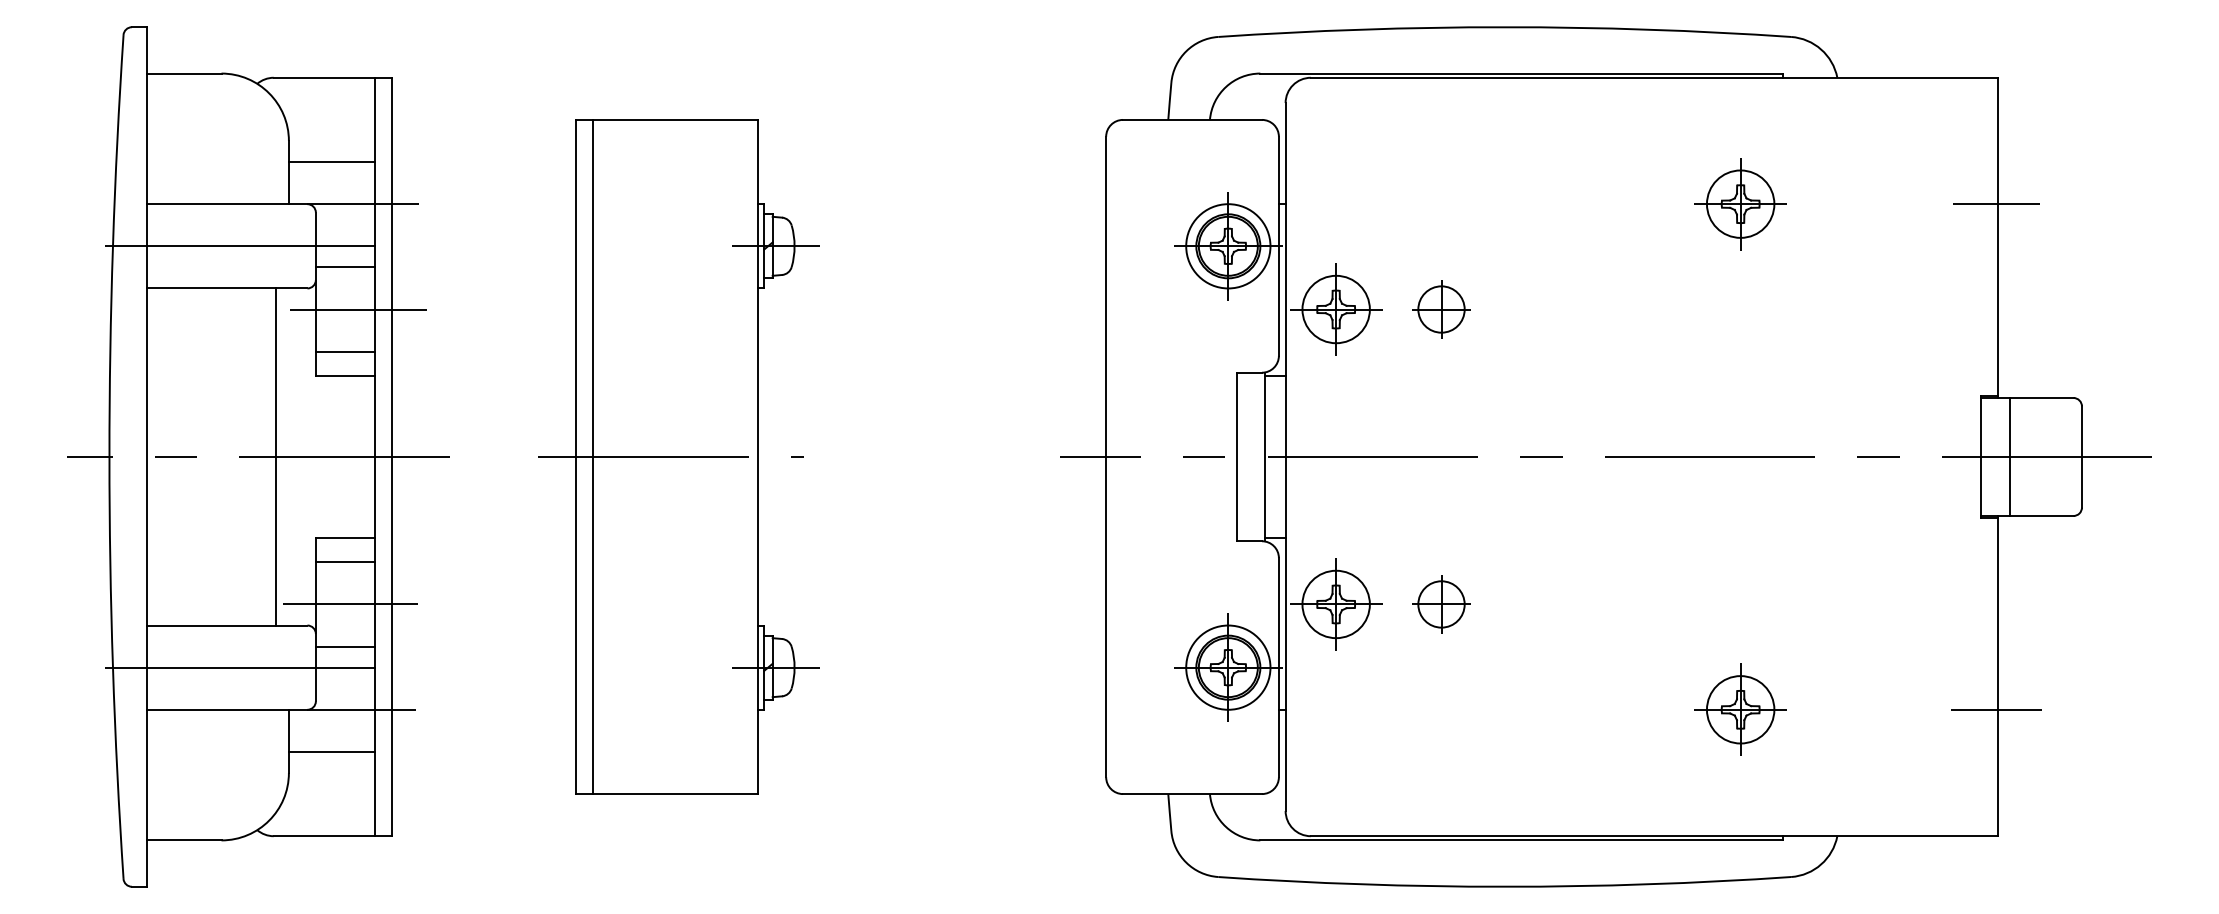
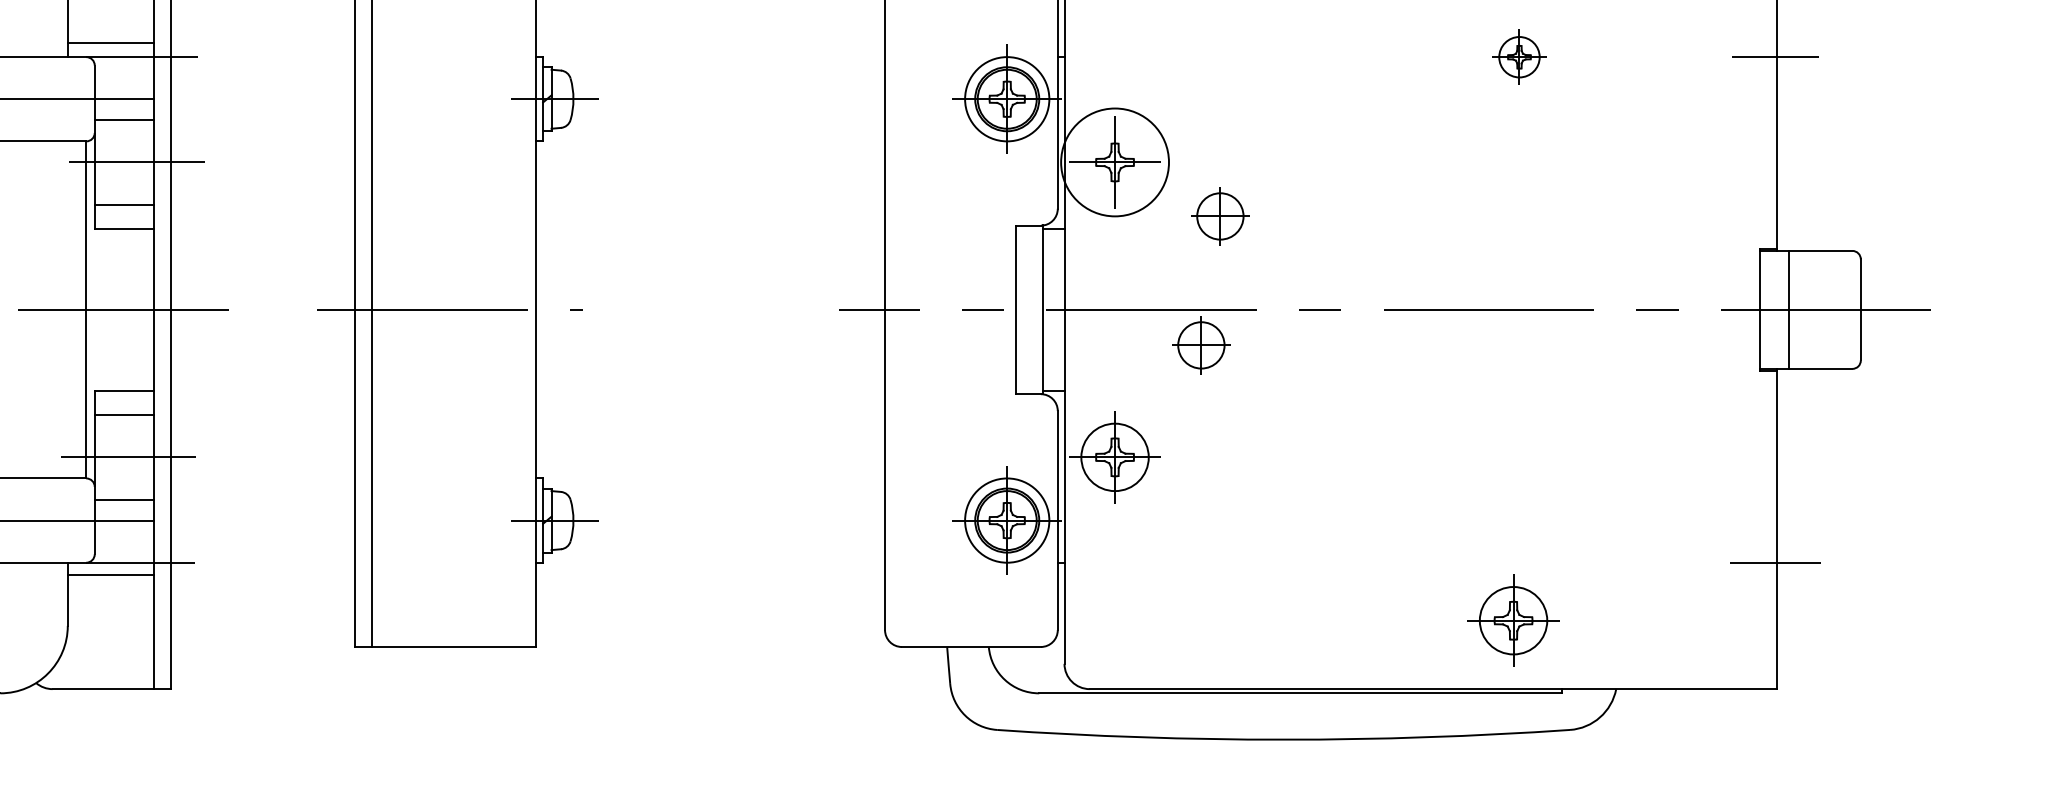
line: (331, 162) -> (110, 43), moved
part: (1740, 204) -> (1519, 57), size x0.6
circle: (1335, 309) -> (1114, 162), size x1.6
part: (1441, 309) -> (1220, 216), moved
line: (276, 456) -> (86, 309), moved
part: (1441, 604) -> (1201, 345), moved
part: (1740, 709) -> (1513, 620), moved
line: (331, 751) -> (110, 574), moved

